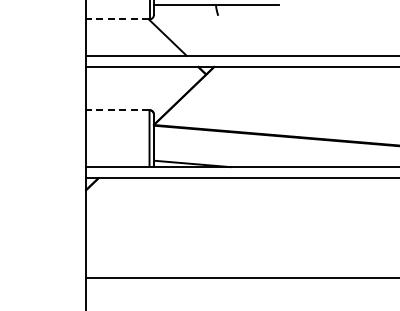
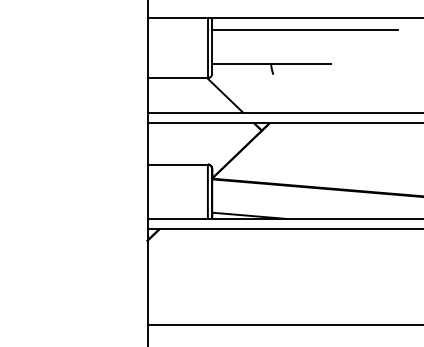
line: (117, 19) -> (177, 78), dashed -> solid
line: (117, 110) -> (177, 164), dashed -> solid

